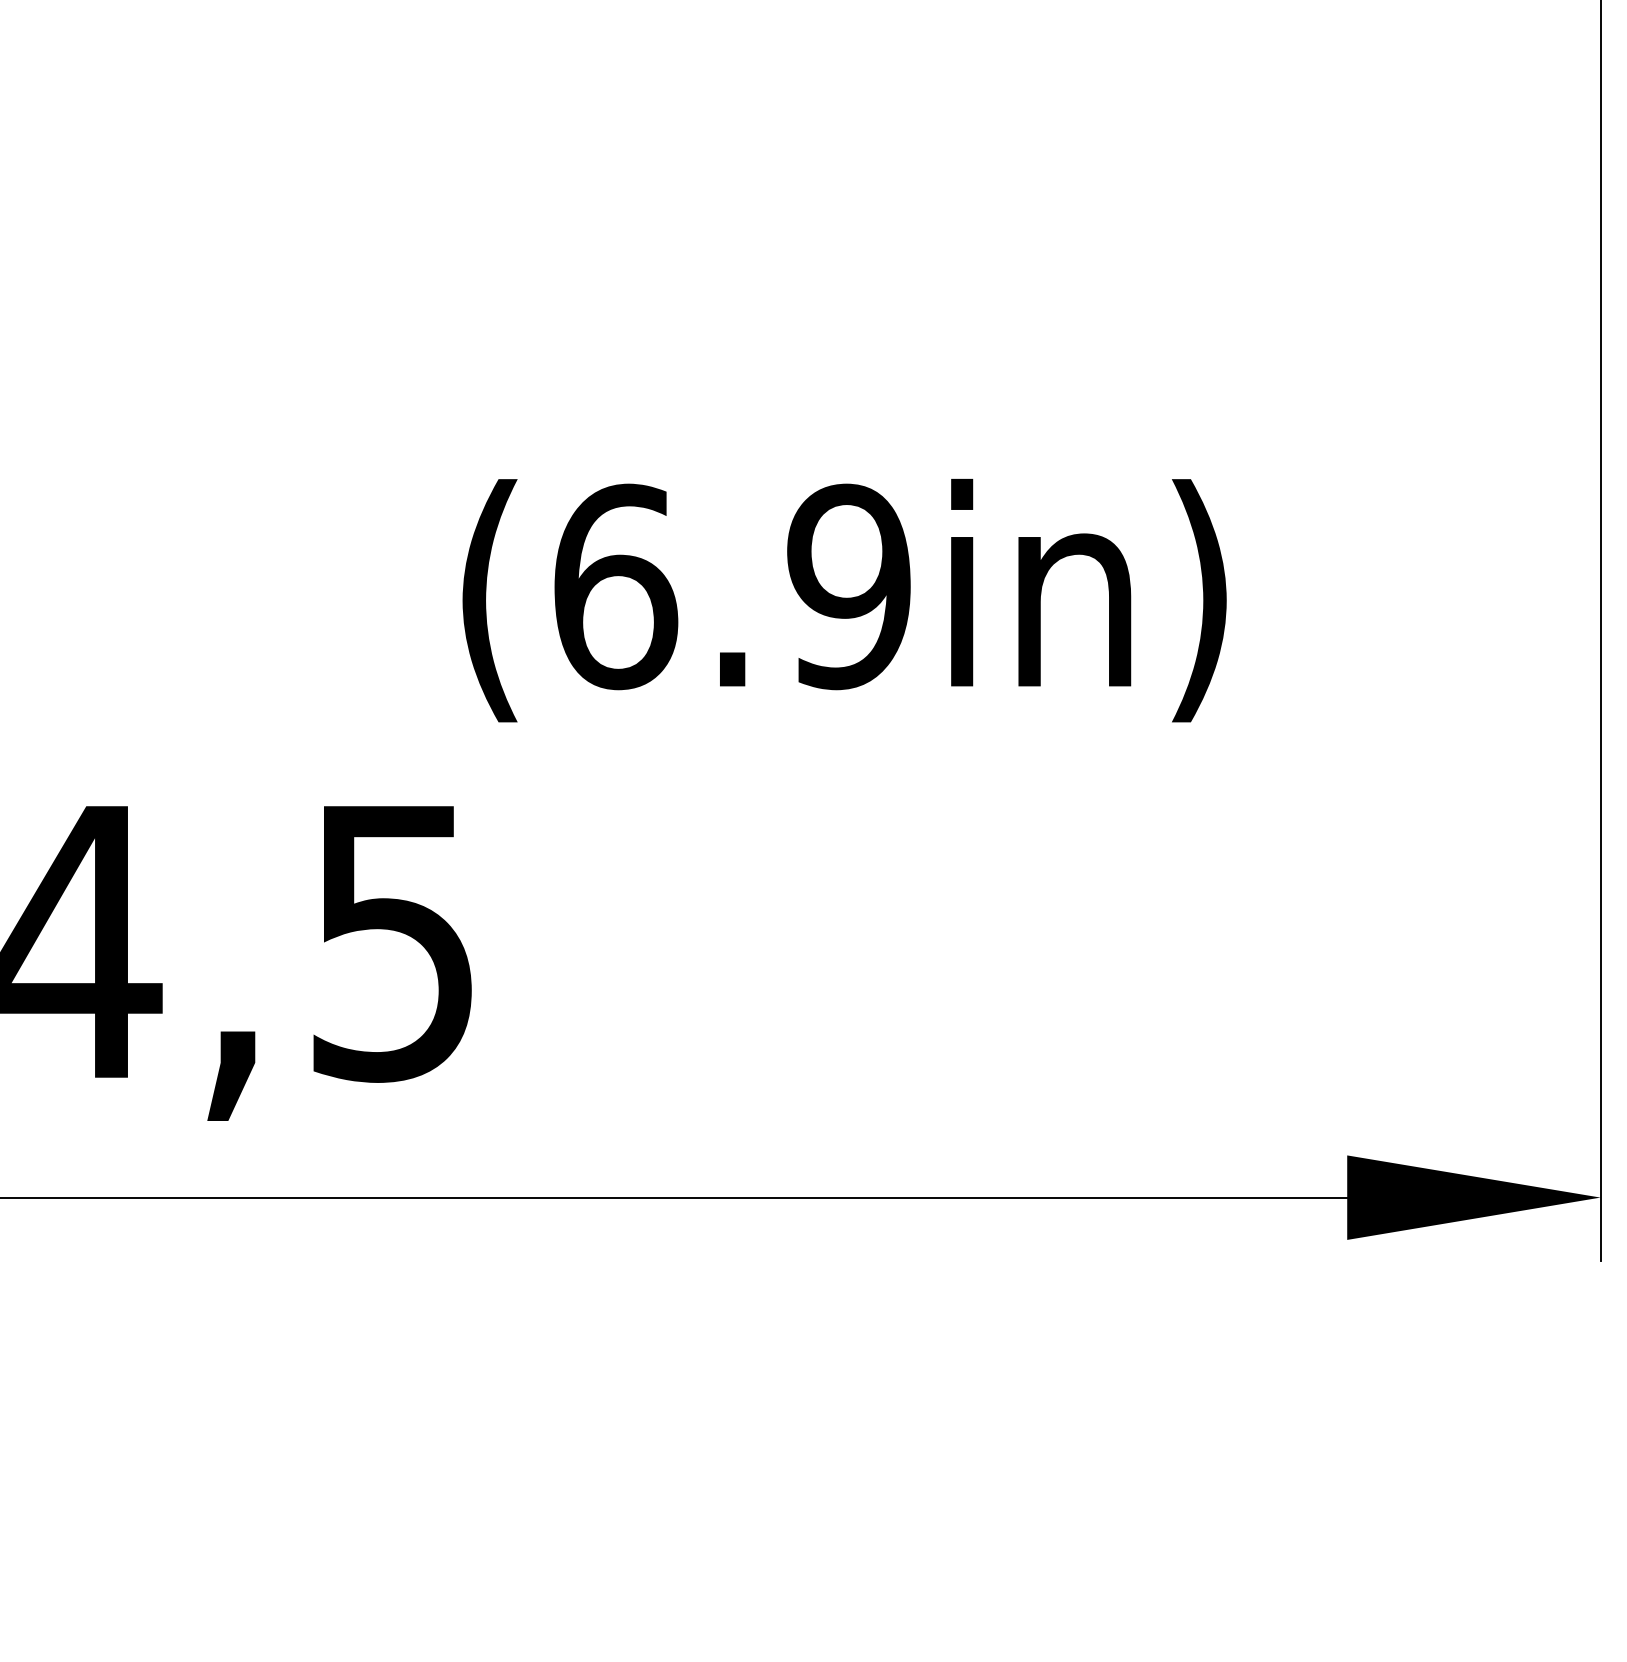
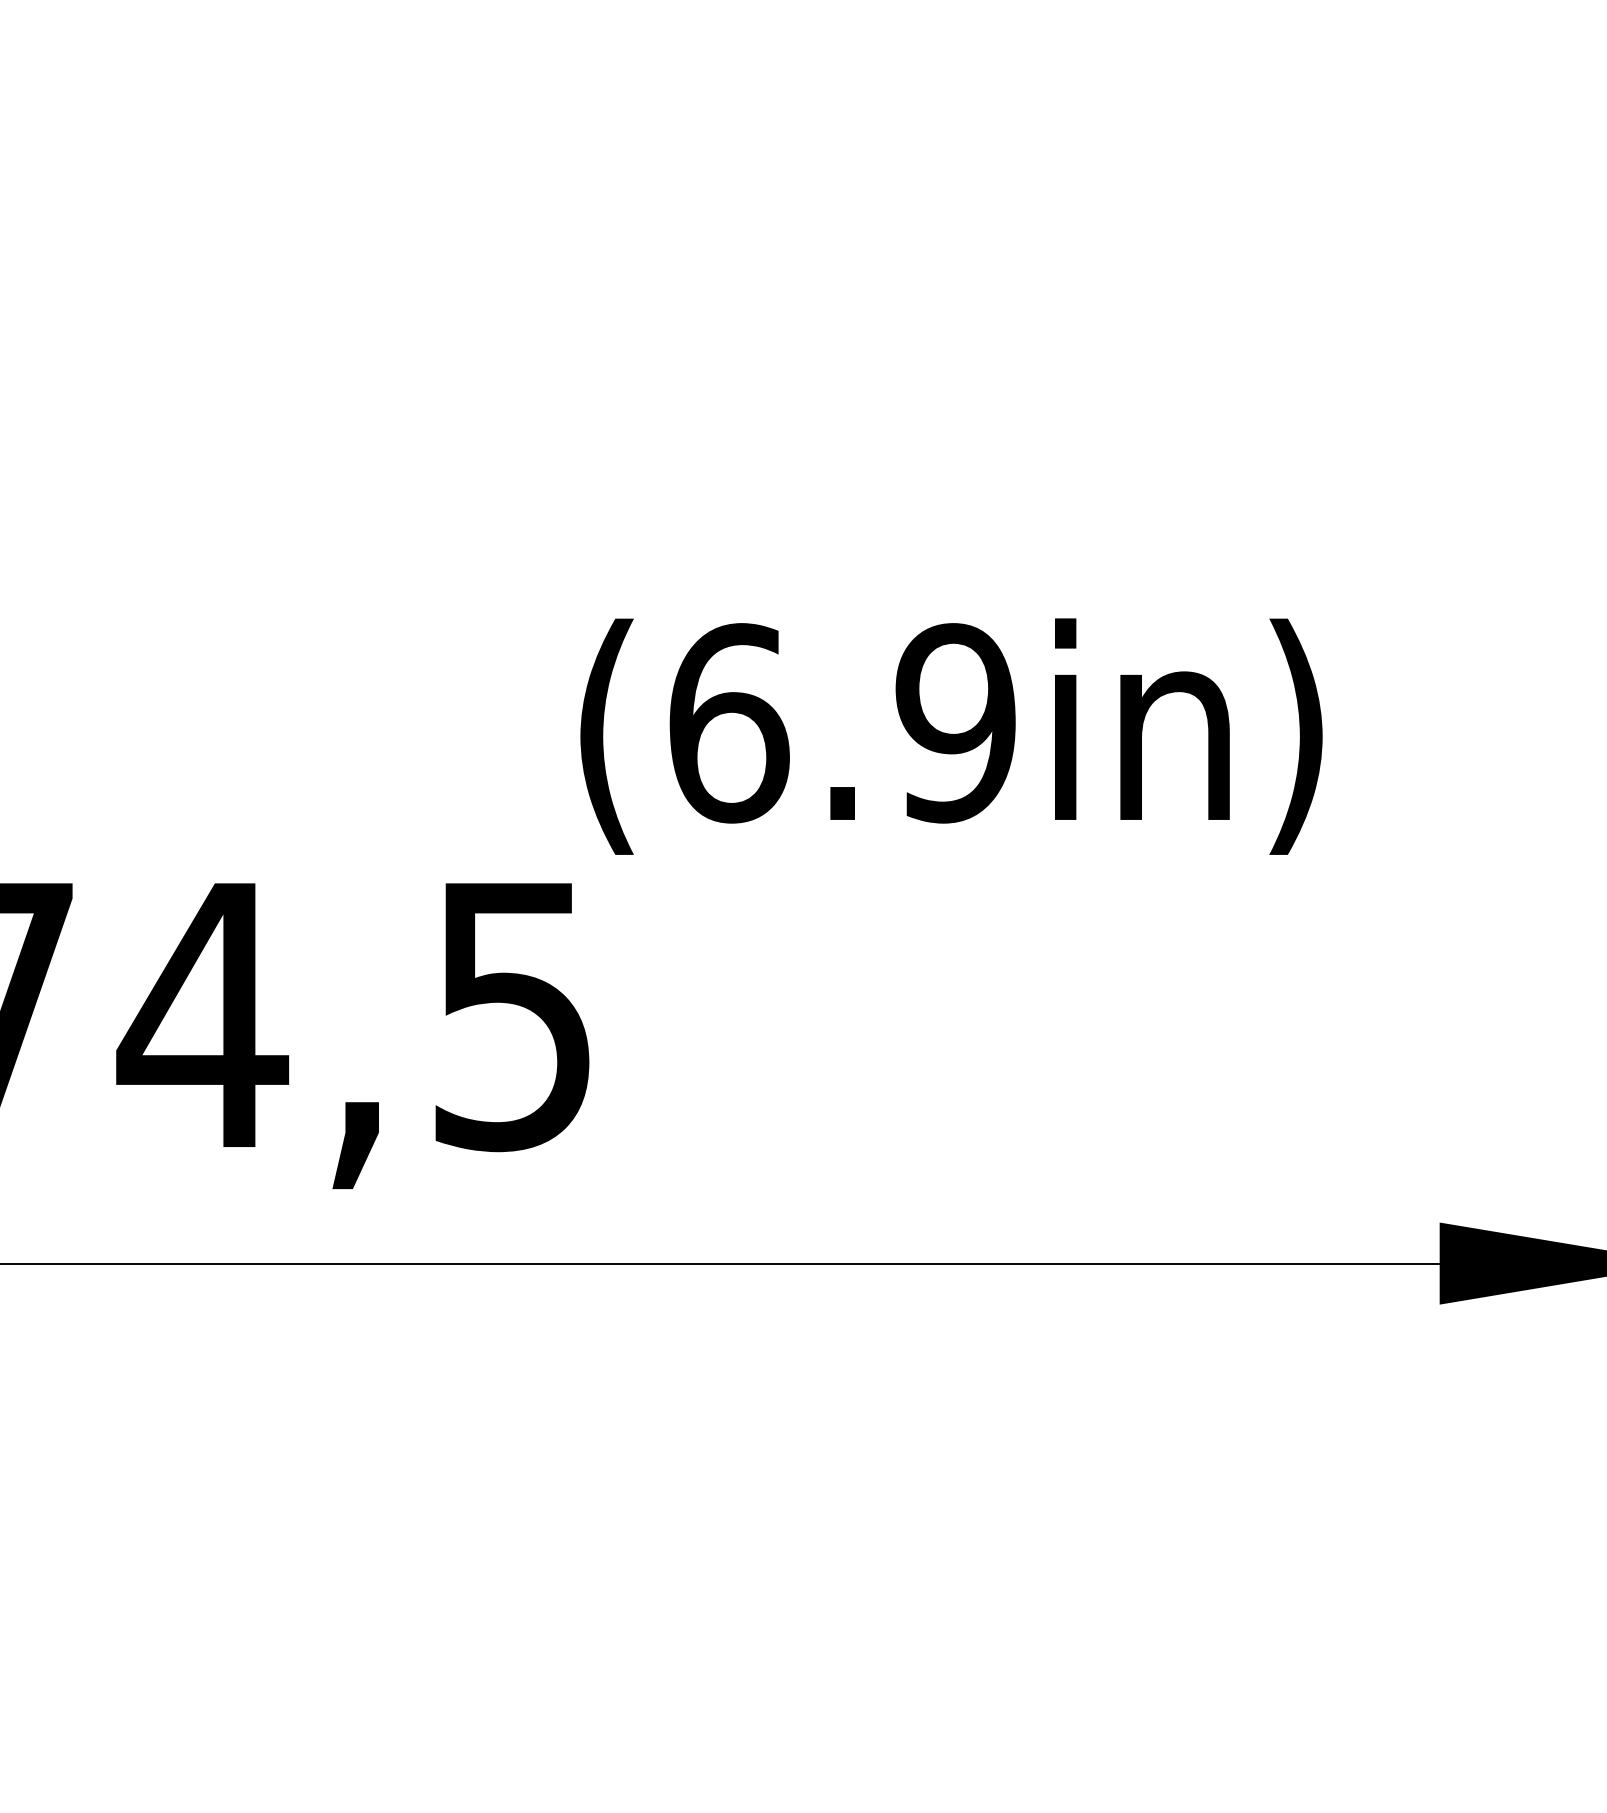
text: (844, 600) -> (951, 736), moved

